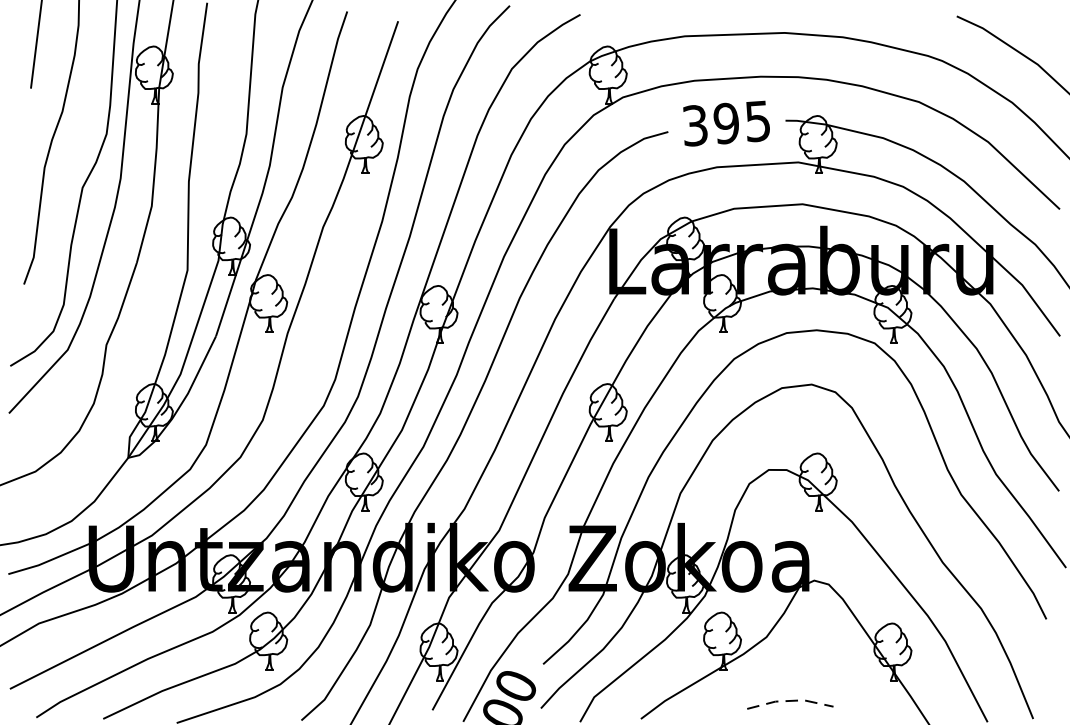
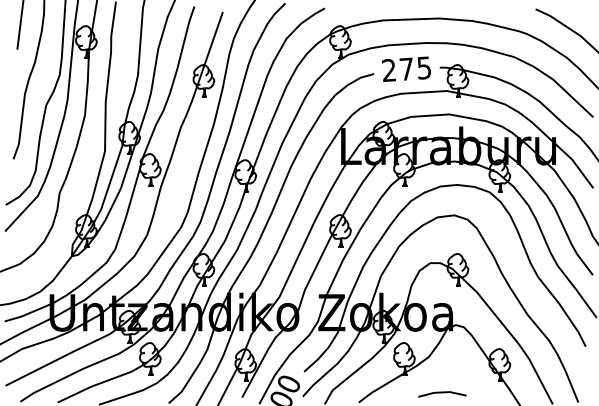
text: (710, 124) -> (397, 69), 395 -> 275
line: (790, 701) -> (442, 392), dashed -> solid

